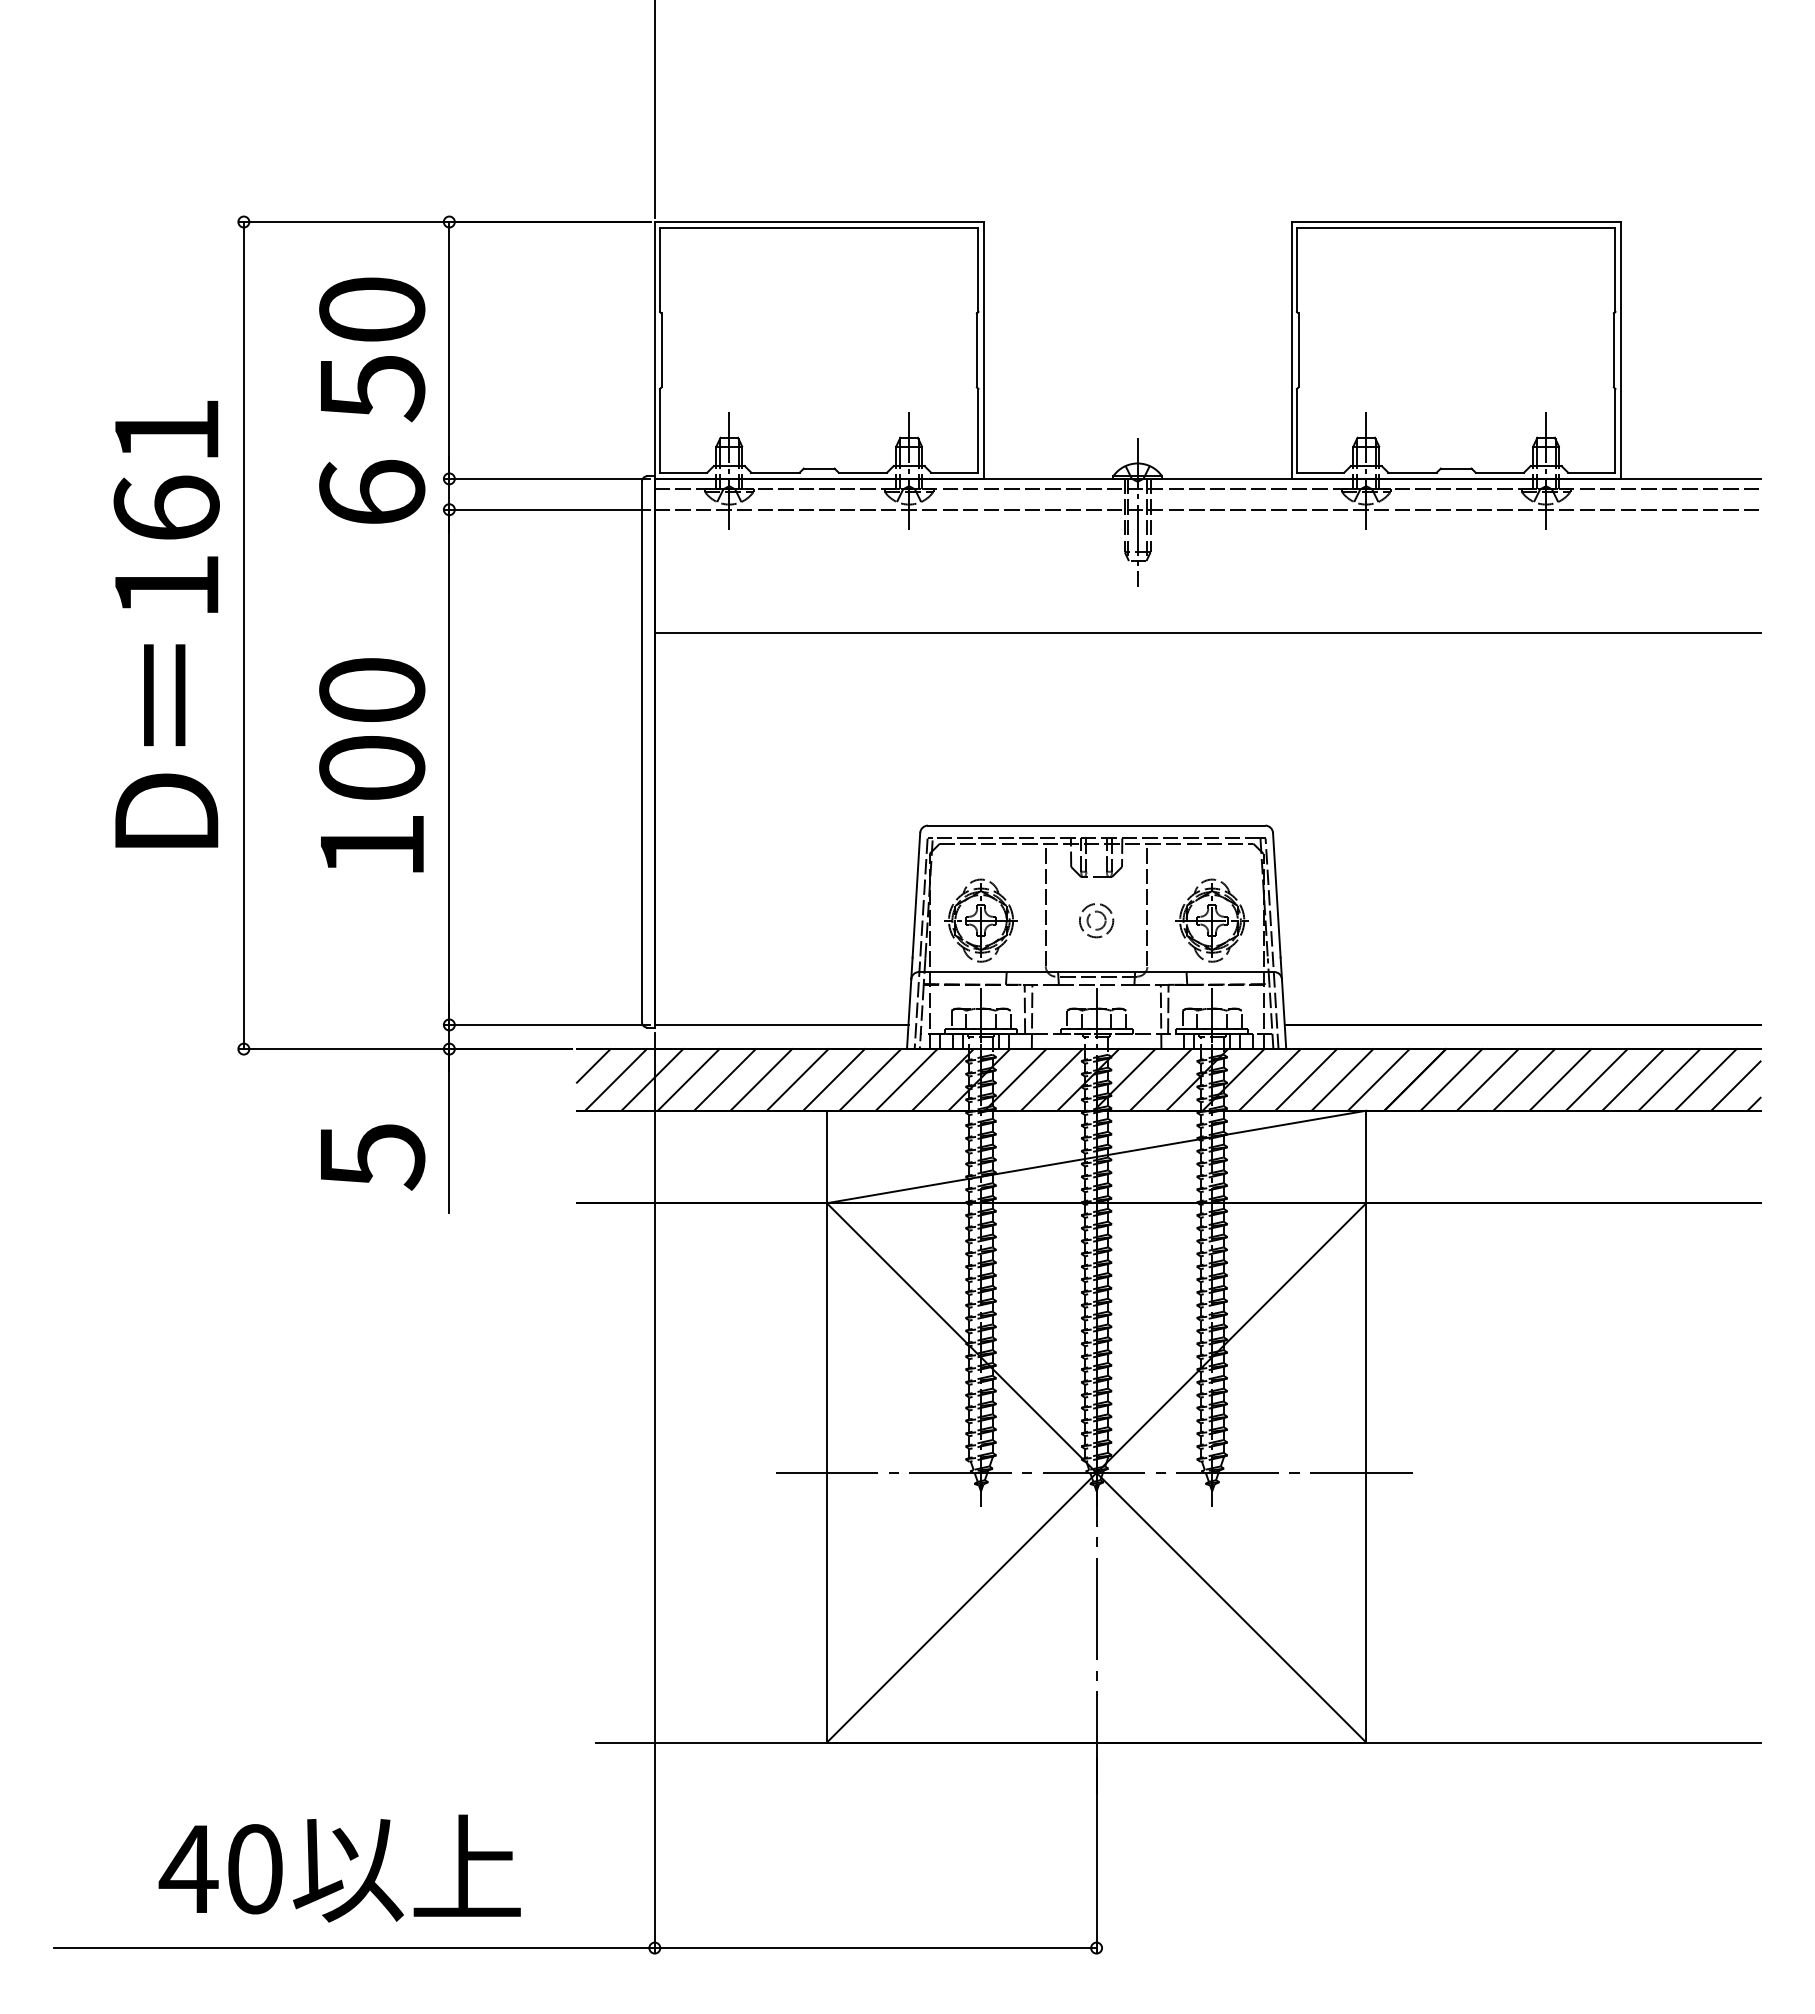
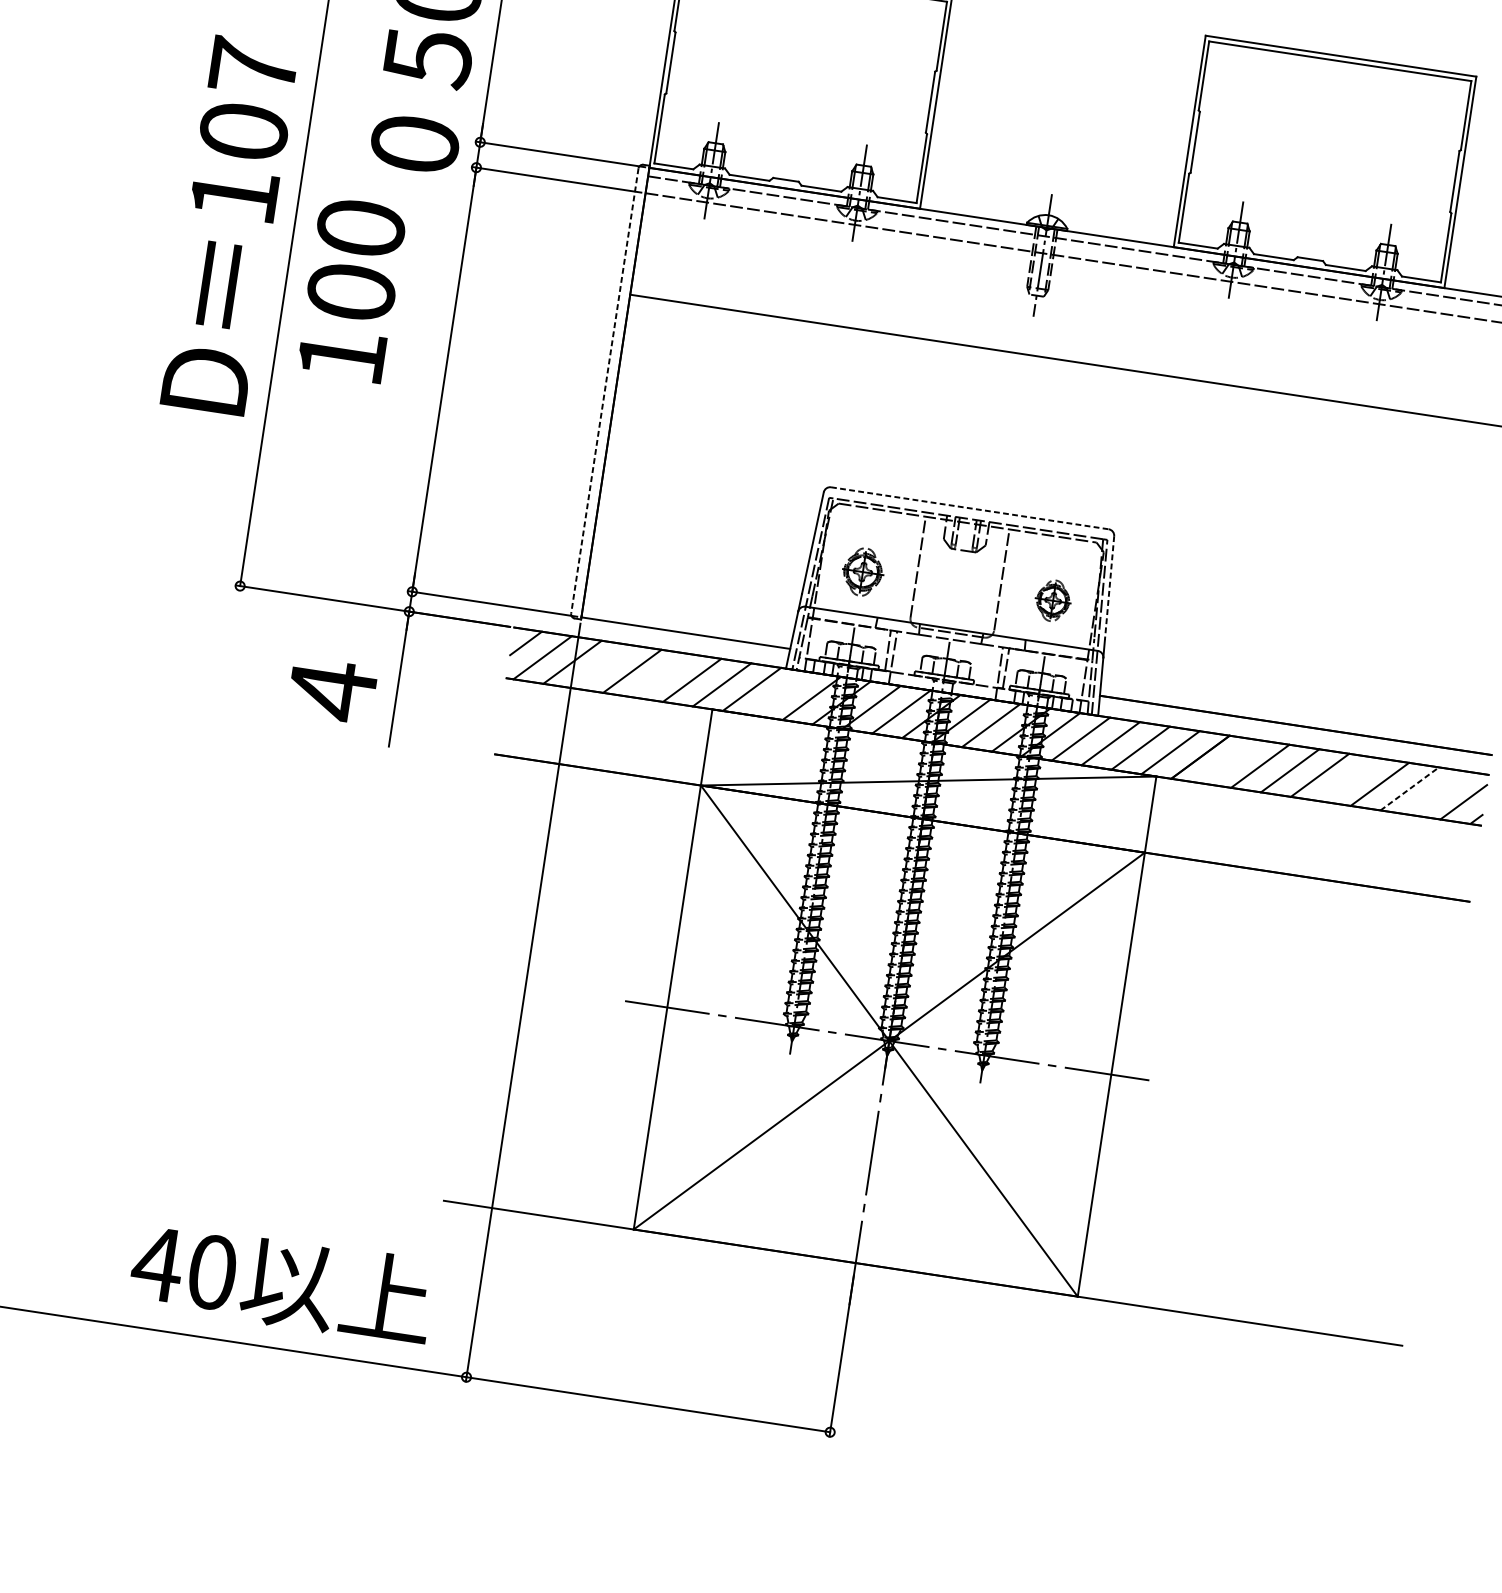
text: (166, 469) -> (248, 99), 161 -> 107
text: (372, 491) -> (415, 143), 6 -> 0
line: (641, 752) -> (604, 391), solid -> dashed
text: (372, 765) -> (351, 290), moved
line: (1096, 825) -> (969, 508), solid -> dashed
line: (1276, 895) -> (1109, 588), solid -> dashed
part: (1089, 917) -> (952, 583), removed
part: (980, 920) -> (862, 571), size x0.7
part: (1211, 920) -> (1052, 600), size x0.6
line: (688, 1079) -> (602, 666), removed
line: (761, 1079) -> (662, 675), removed
line: (906, 1079) -> (781, 693), removed
line: (1451, 1079) -> (1230, 761), removed
line: (1596, 1079) -> (1349, 779), removed
line: (1669, 1079) -> (1409, 788), solid -> dashed
line: (1705, 1079) -> (1439, 793), removed
text: (373, 1156) -> (333, 690), 5 -> 4
text: (339, 1868) -> (281, 1282), moved

